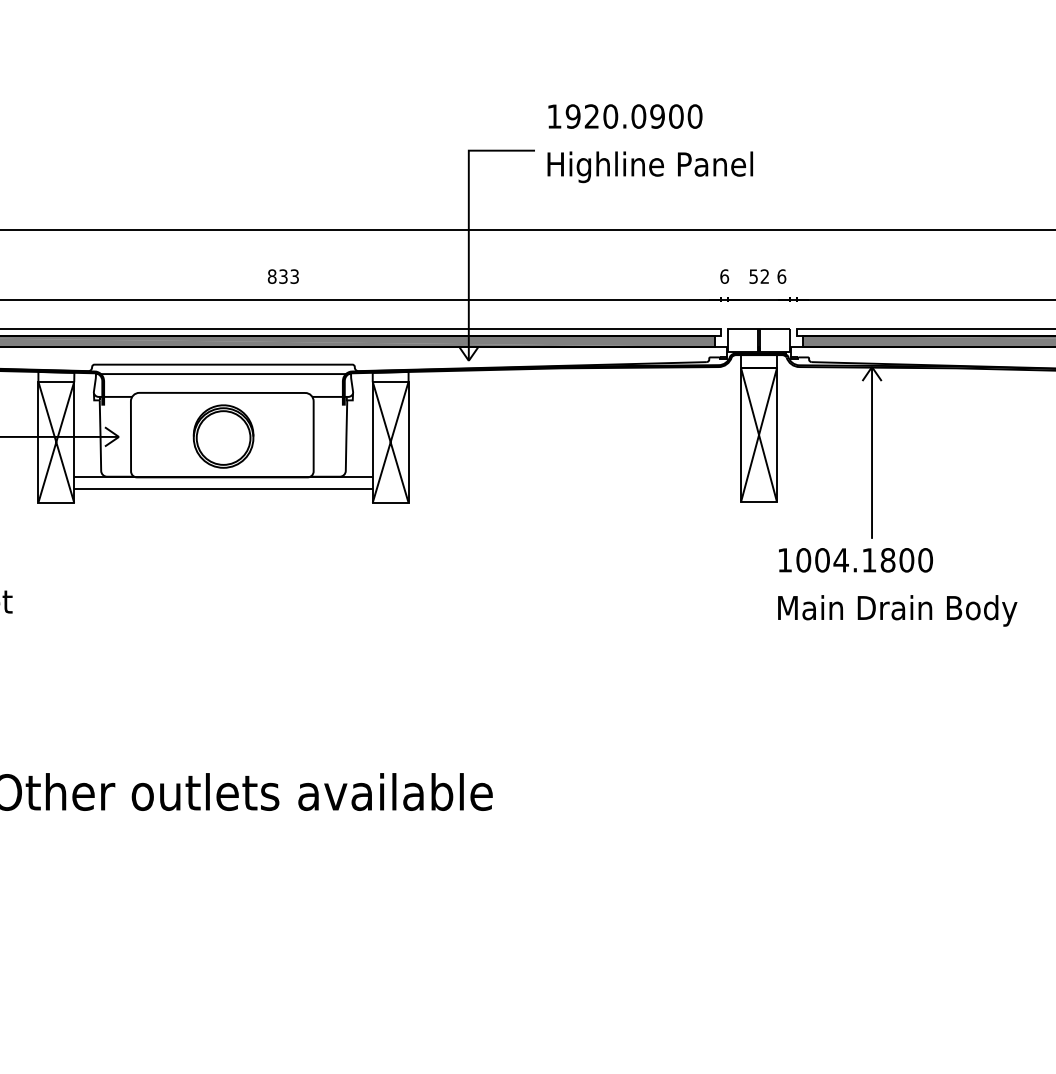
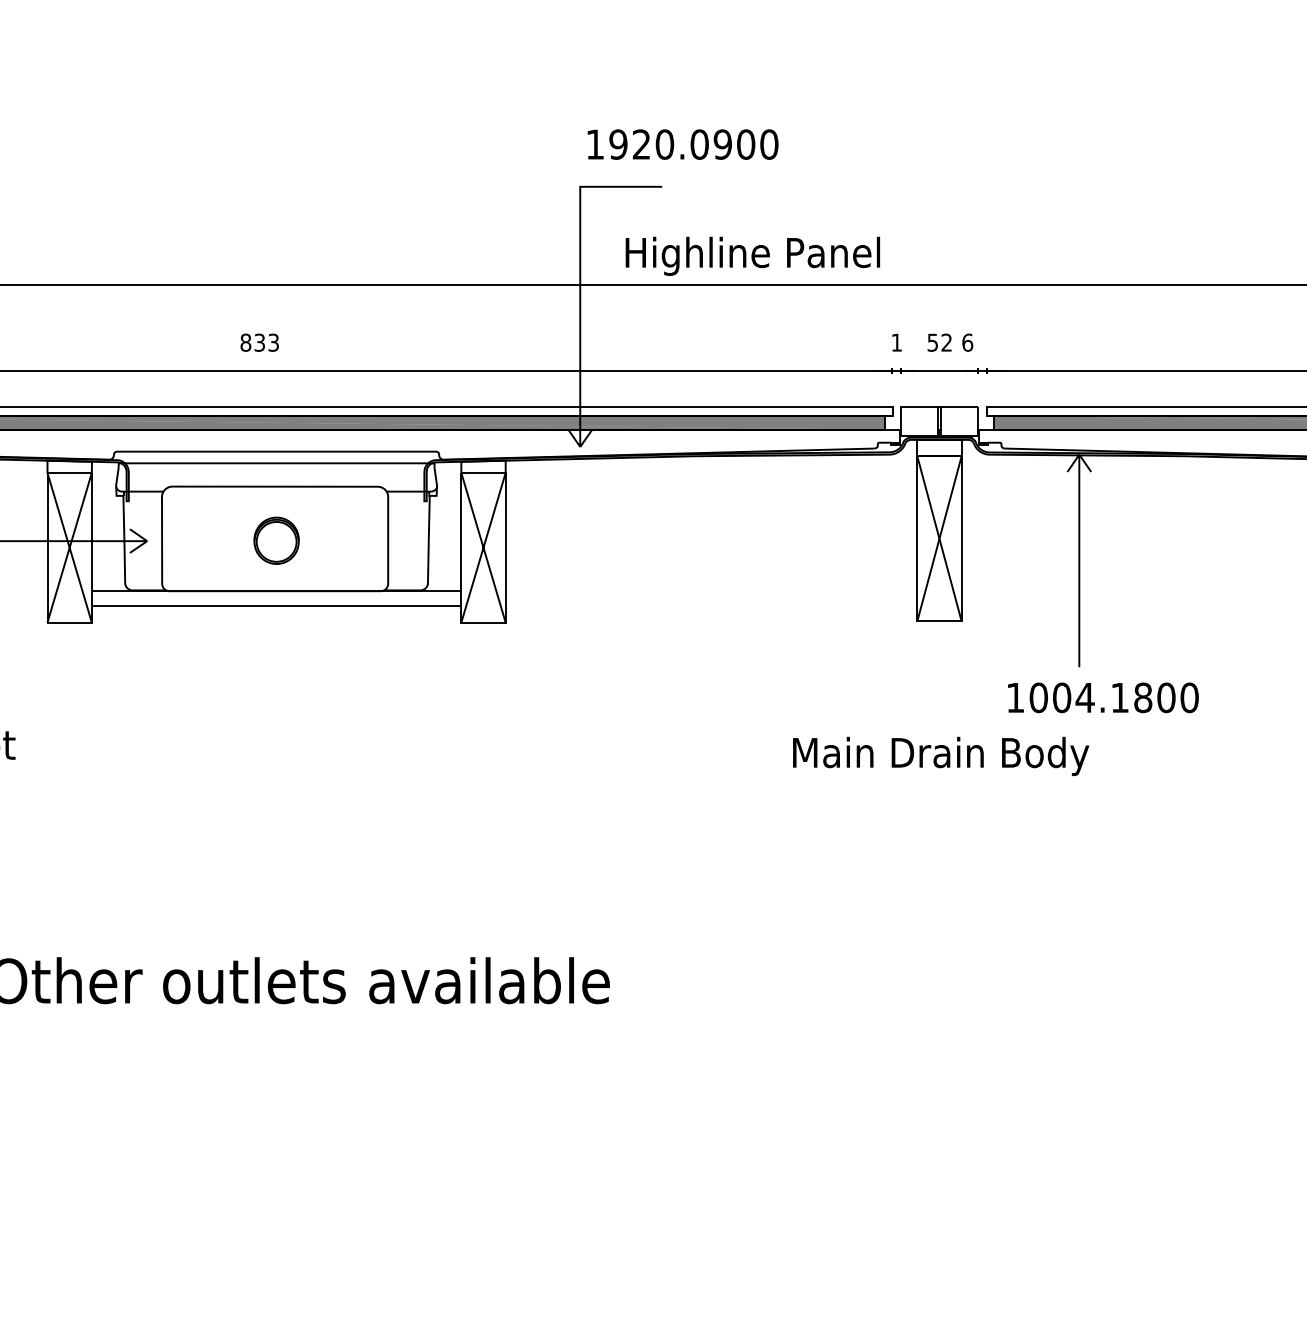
text: (624, 116) -> (682, 144), moved
text: (649, 166) -> (752, 255), moved
text: (283, 276) -> (259, 342), moved
text: (724, 276) -> (896, 342), 6 -> 1
part: (223, 436) -> (276, 540), size x0.6
text: (856, 560) -> (1103, 697), moved
text: (898, 610) -> (941, 755), moved

